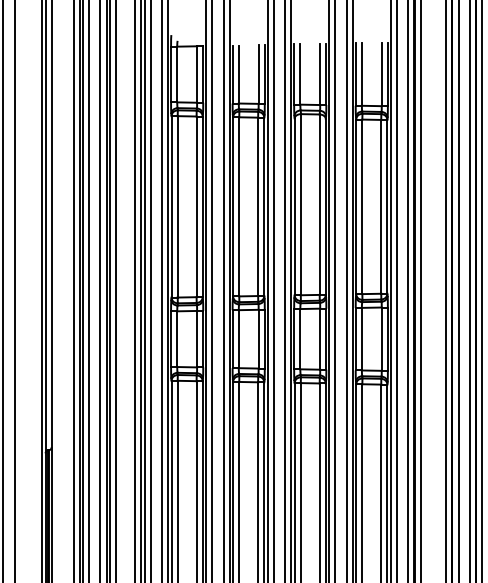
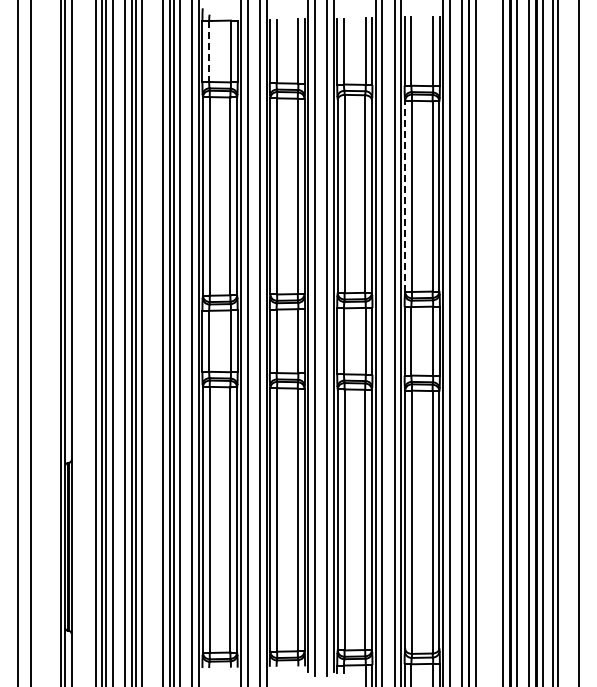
line: (177, 74) -> (209, 51), solid -> dashed
line: (356, 206) -> (405, 196), solid -> dashed

